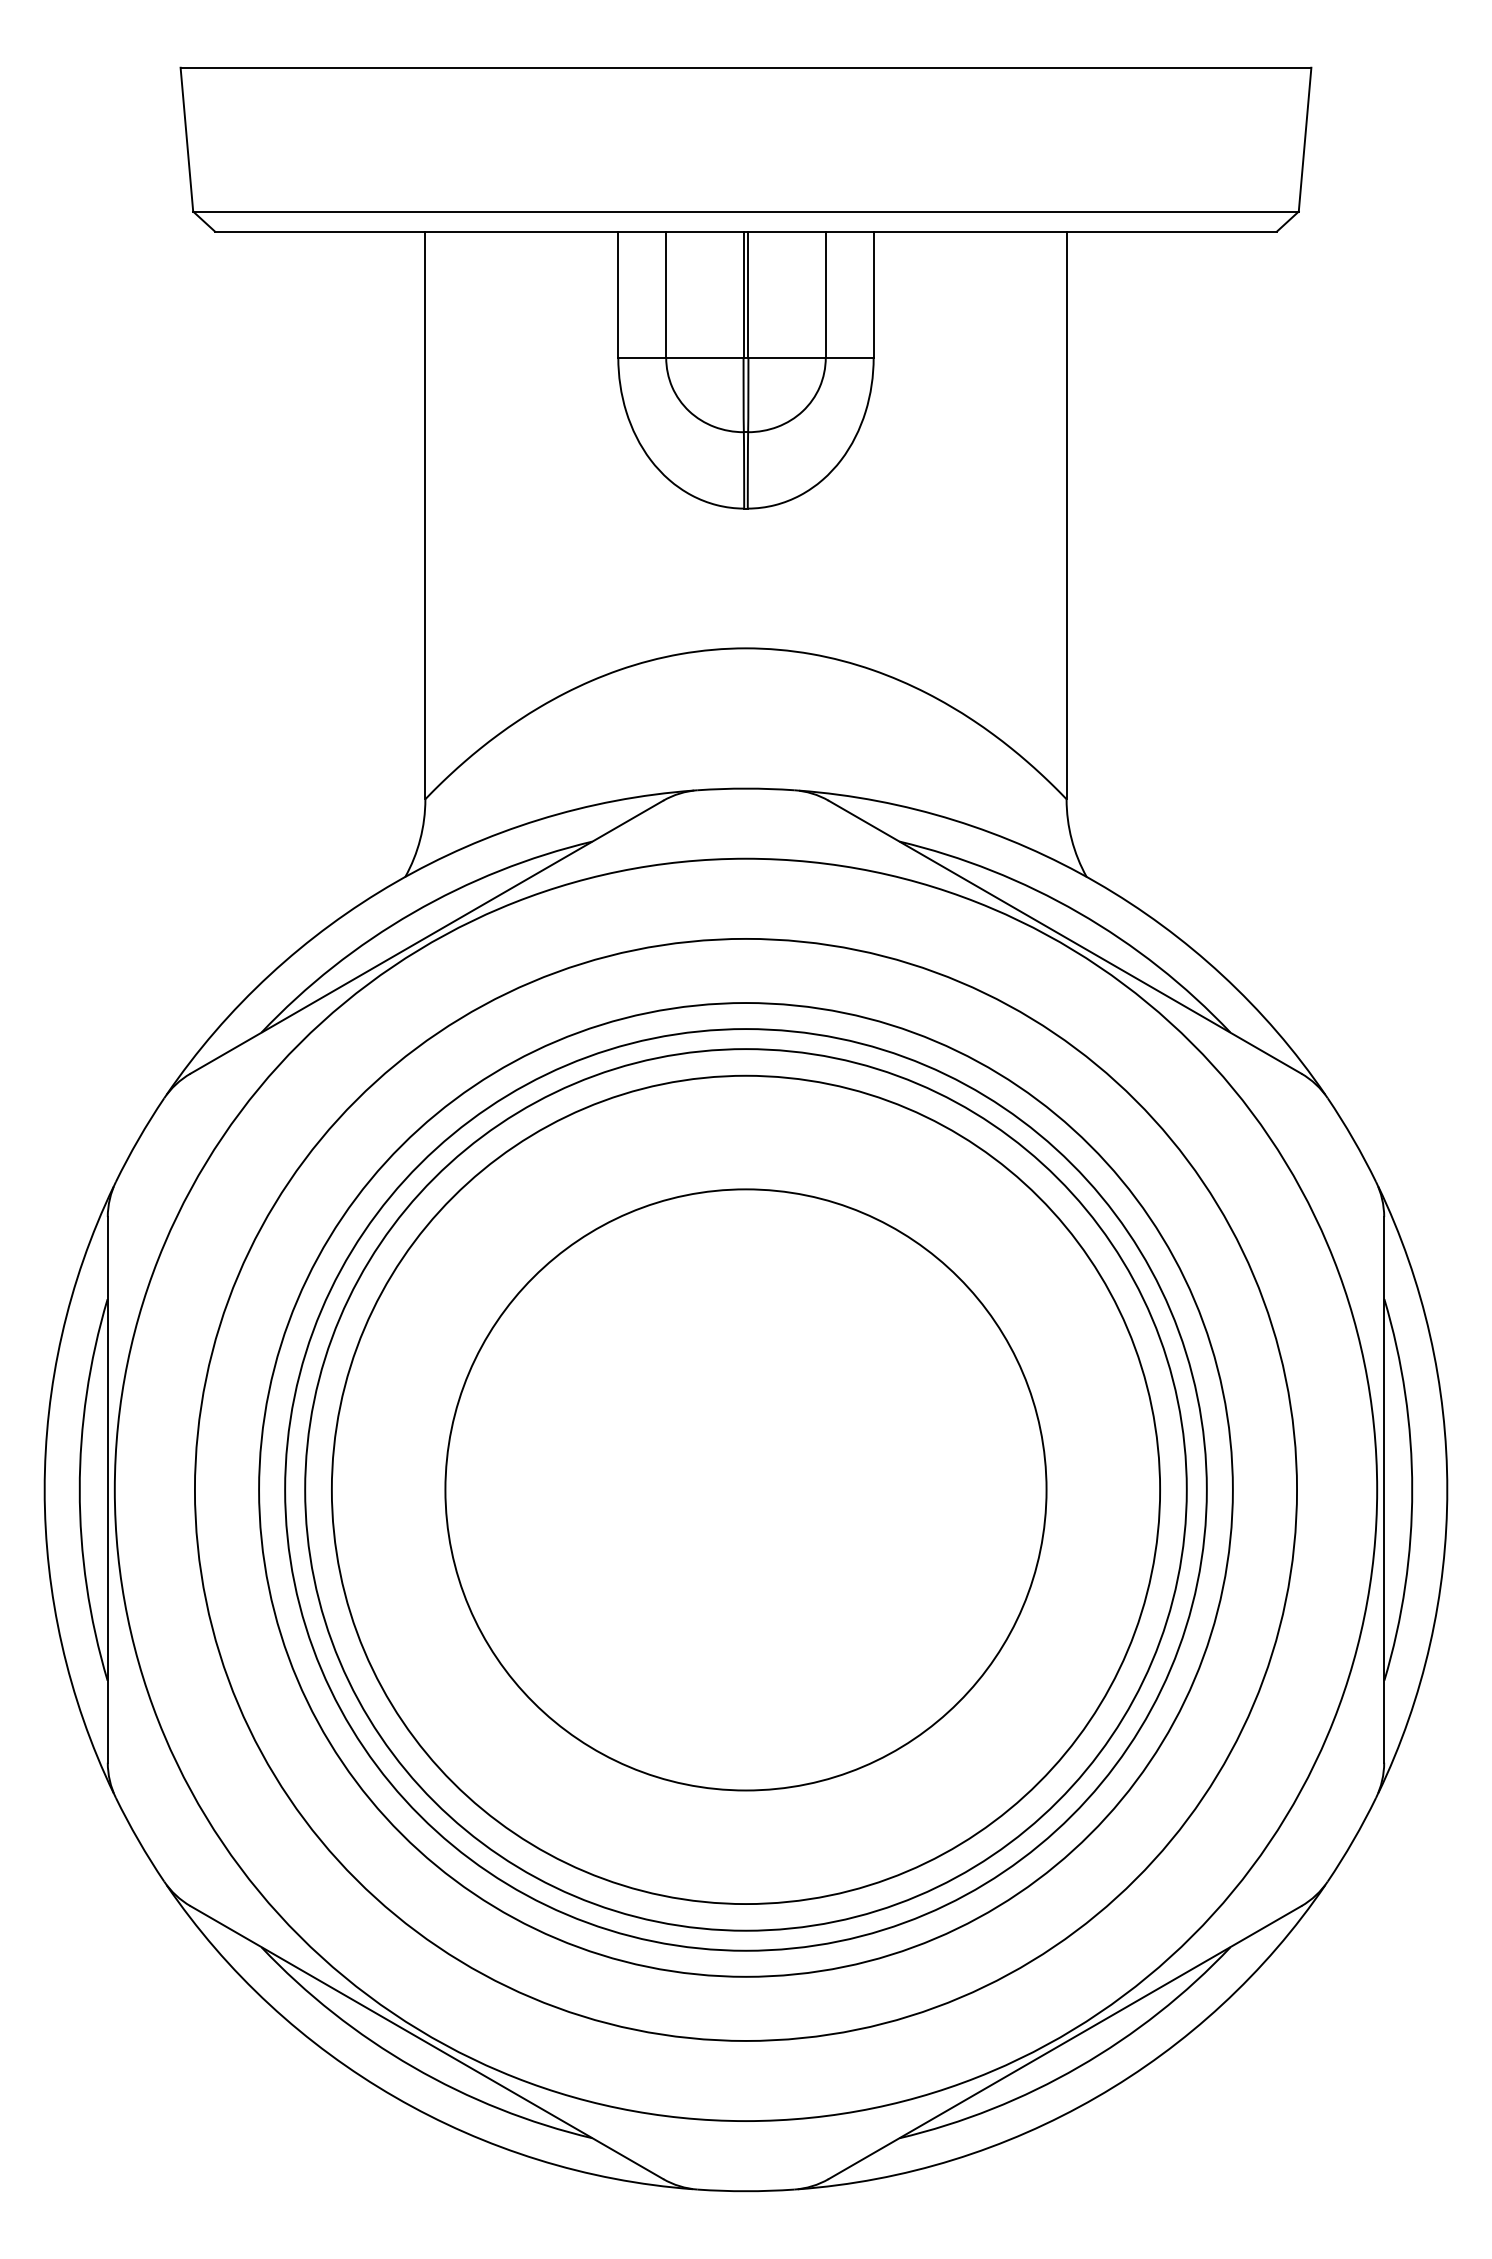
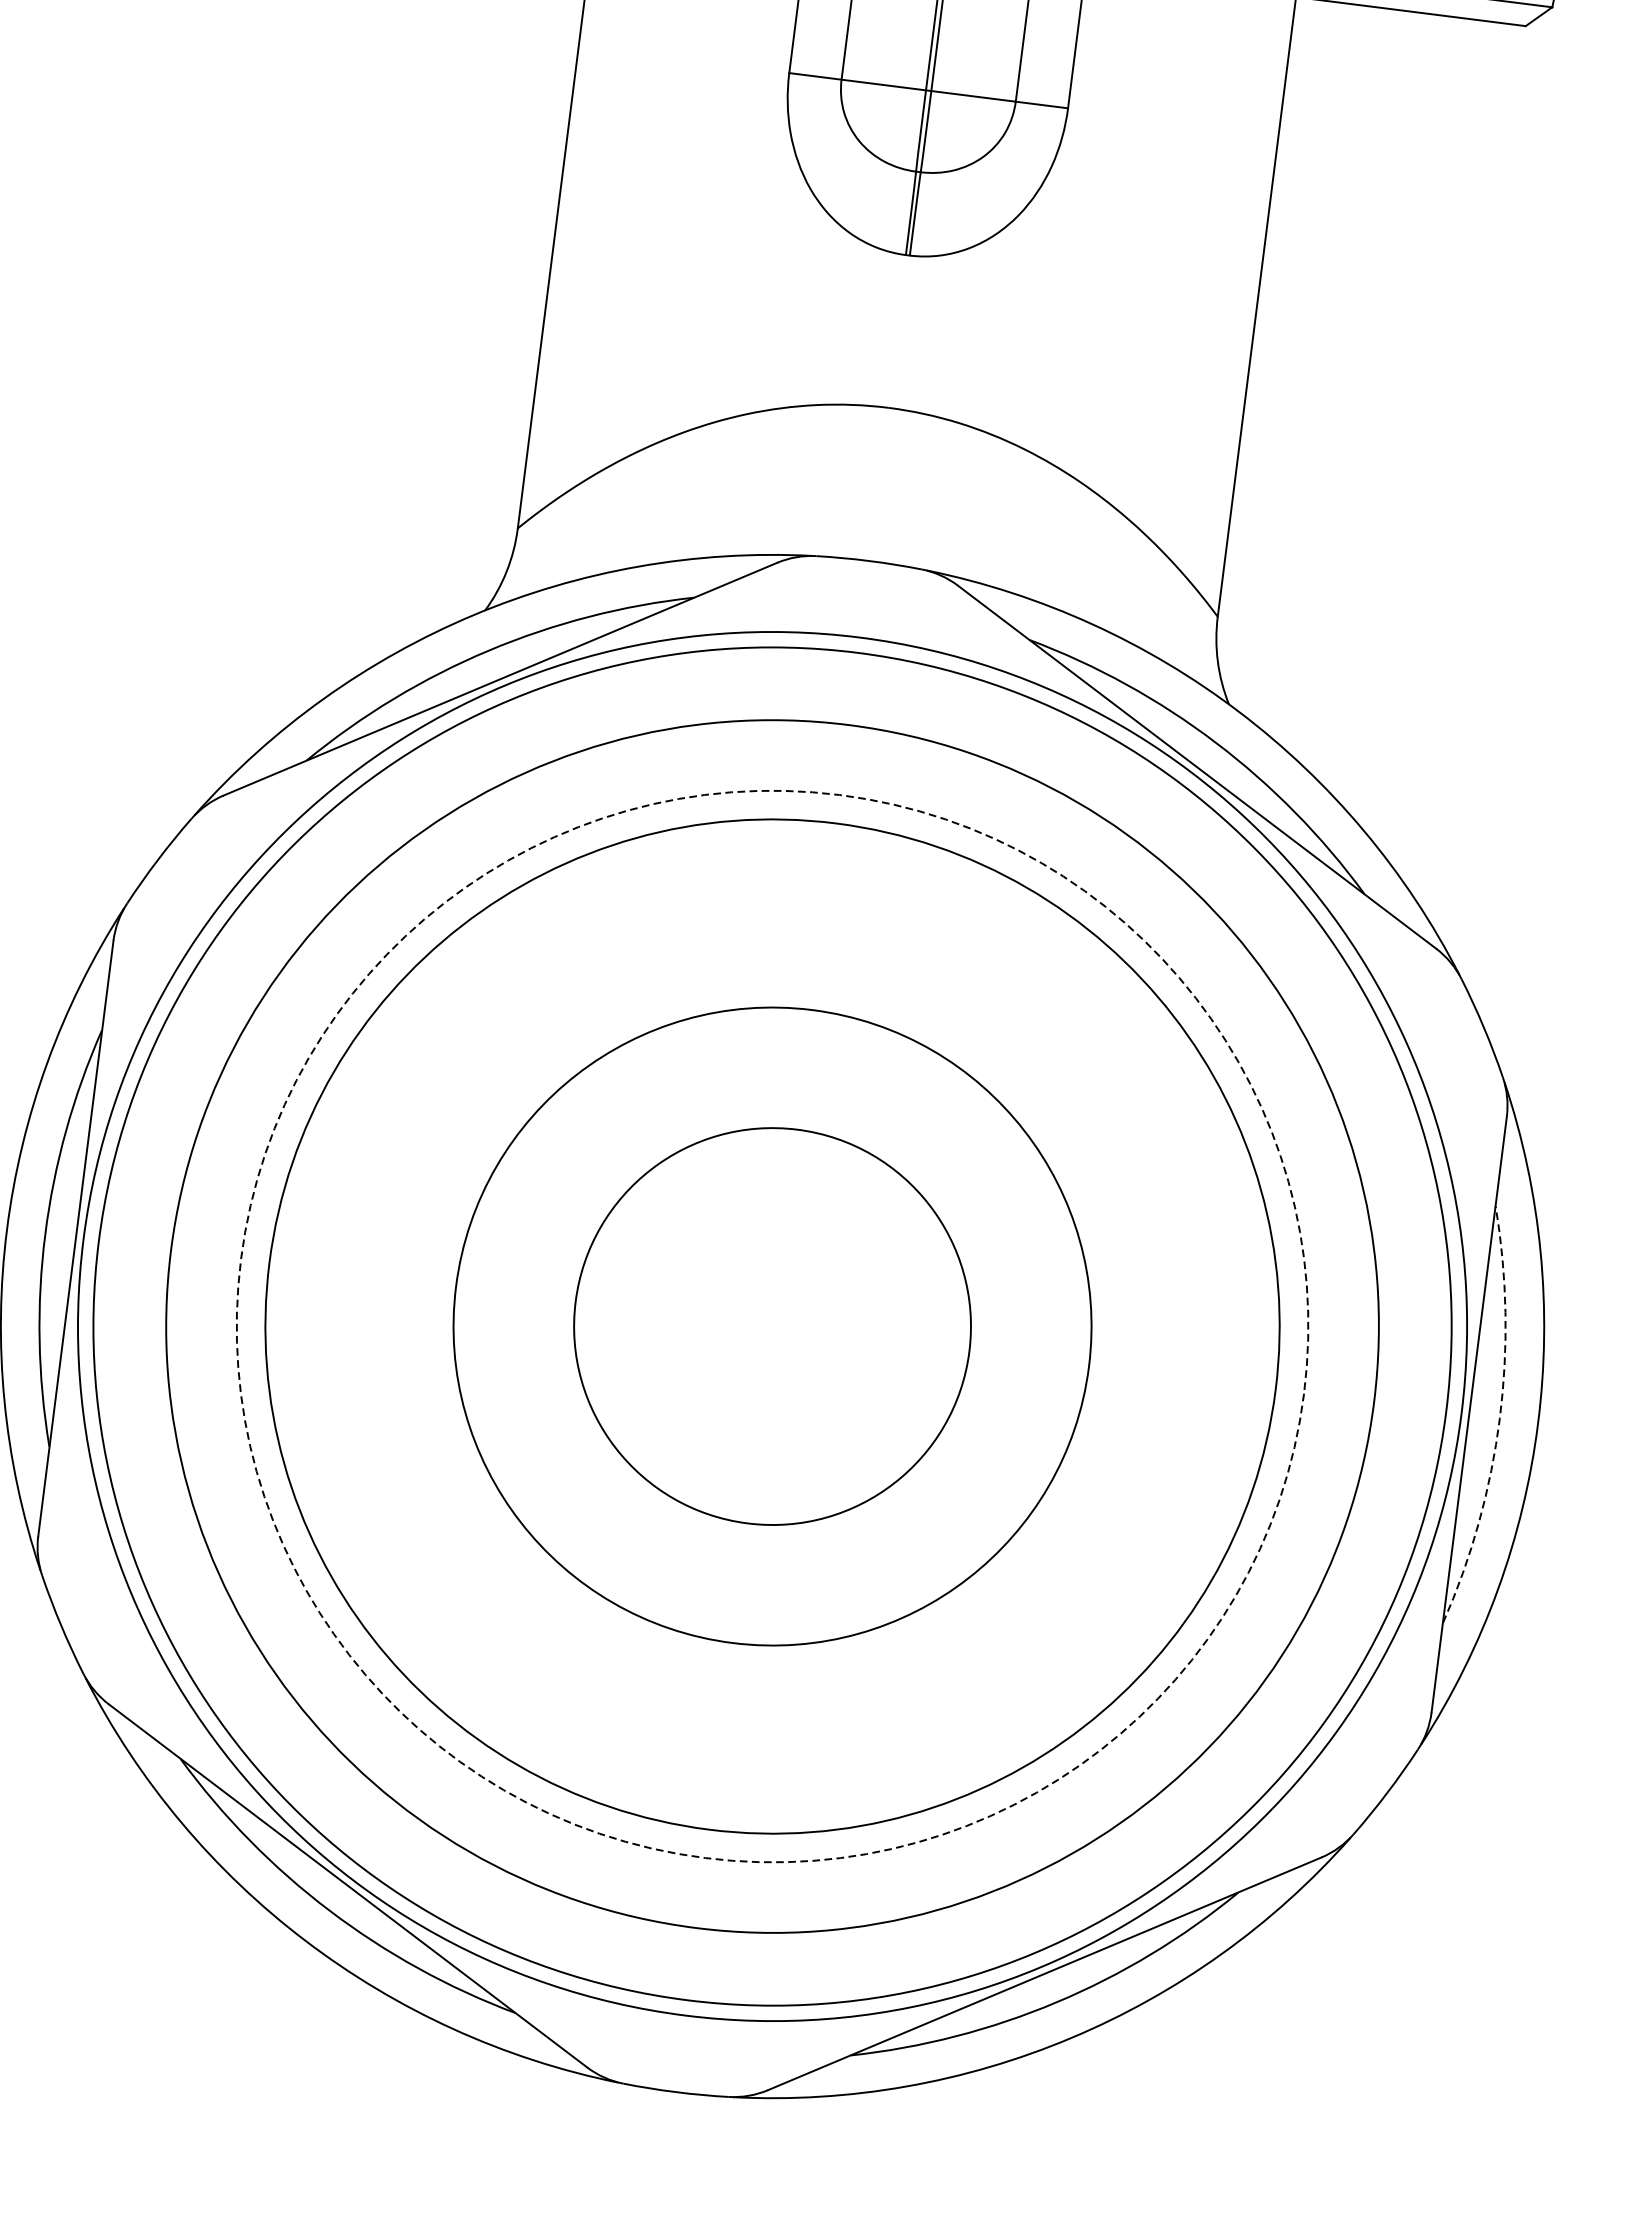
circle: (745, 1489) -> (772, 1326), size x0.6
circle: (745, 1489) -> (772, 1326), size x0.7
circle: (745, 1489) -> (772, 1326), size x1.4
circle: (745, 1489) -> (772, 1326), solid -> dashed
arc: (1412, 1489) -> (1500, 1417), solid -> dashed

